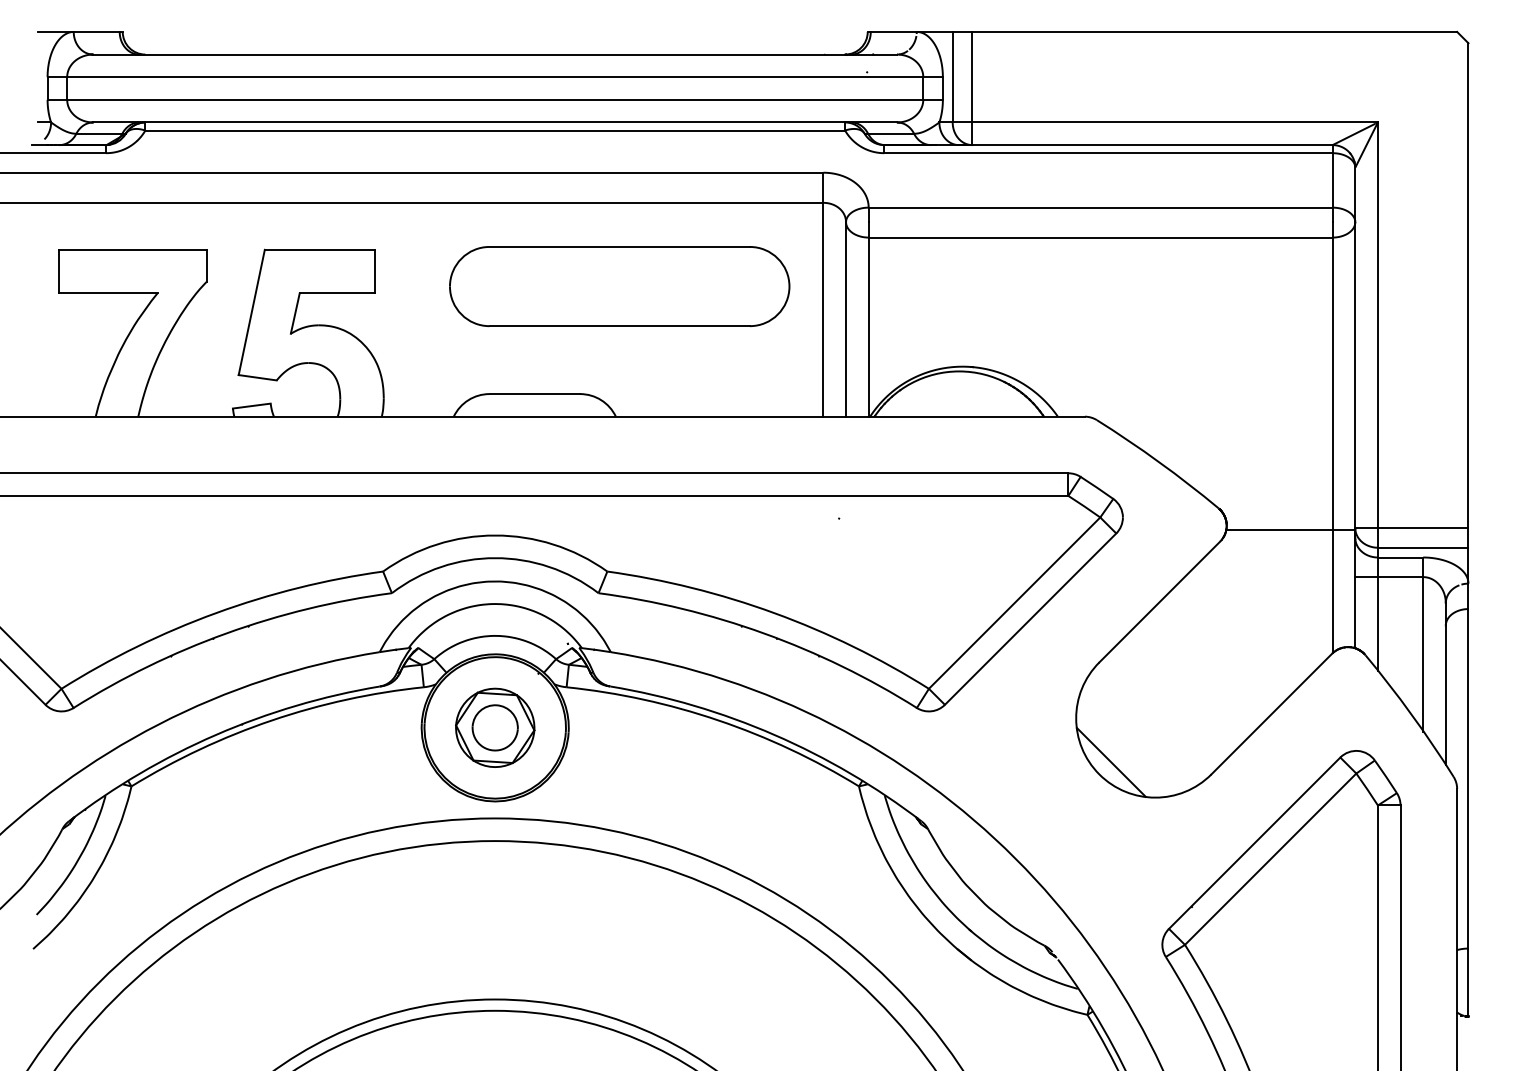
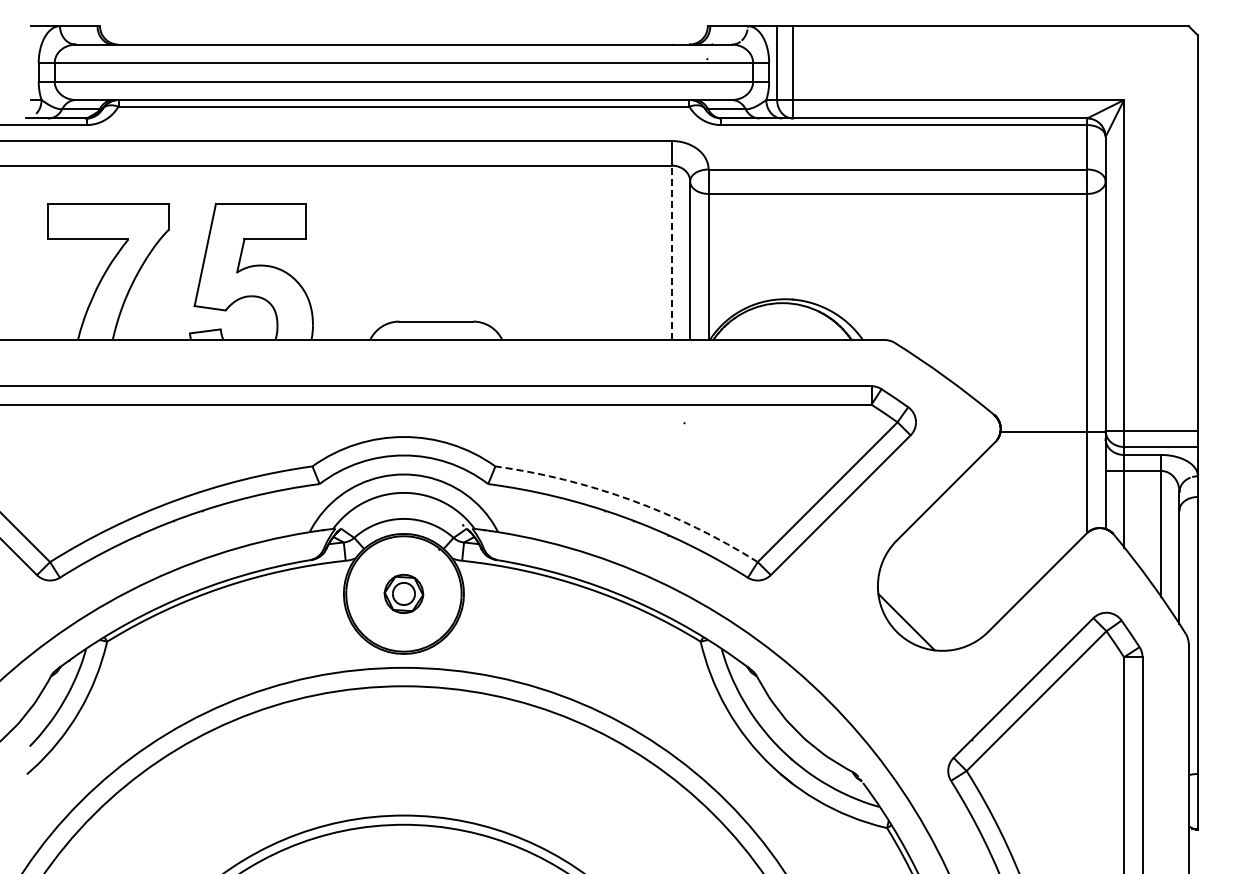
part: (619, 286) -> (505, 233), removed
line: (823, 309) -> (671, 252), solid -> dashed
arc: (774, 613) -> (631, 500), solid -> dashed
part: (494, 727) -> (403, 593), size x0.6

